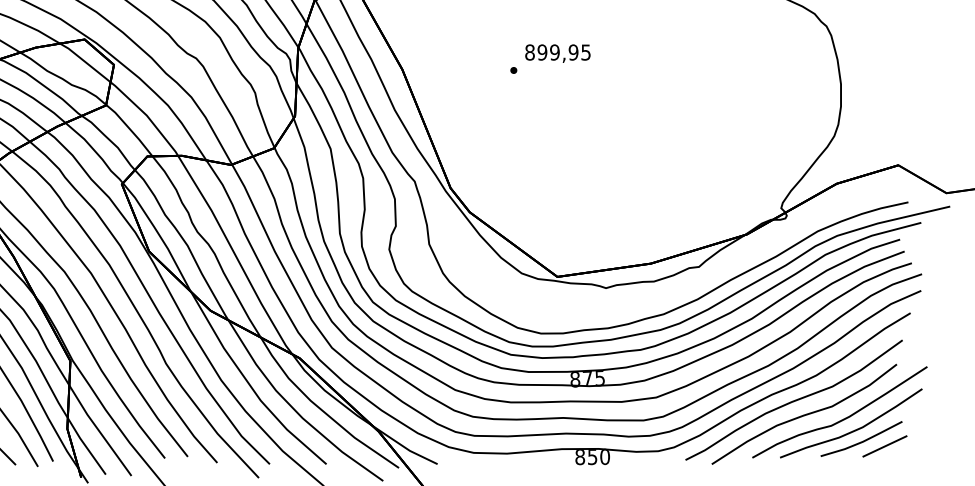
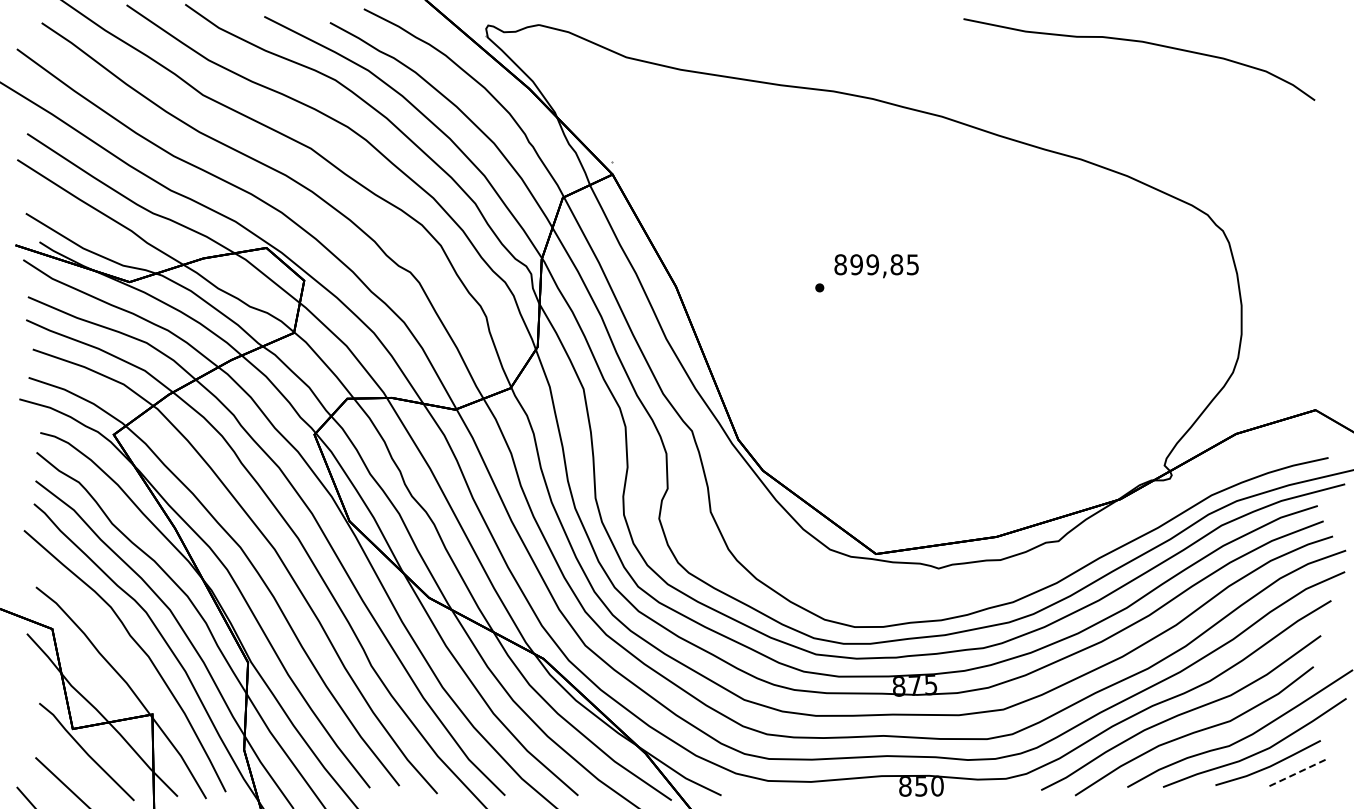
text: (573, 52) -> (896, 264), 899,95 -> 899,85
line: (885, 446) -> (1298, 772), solid -> dashed

